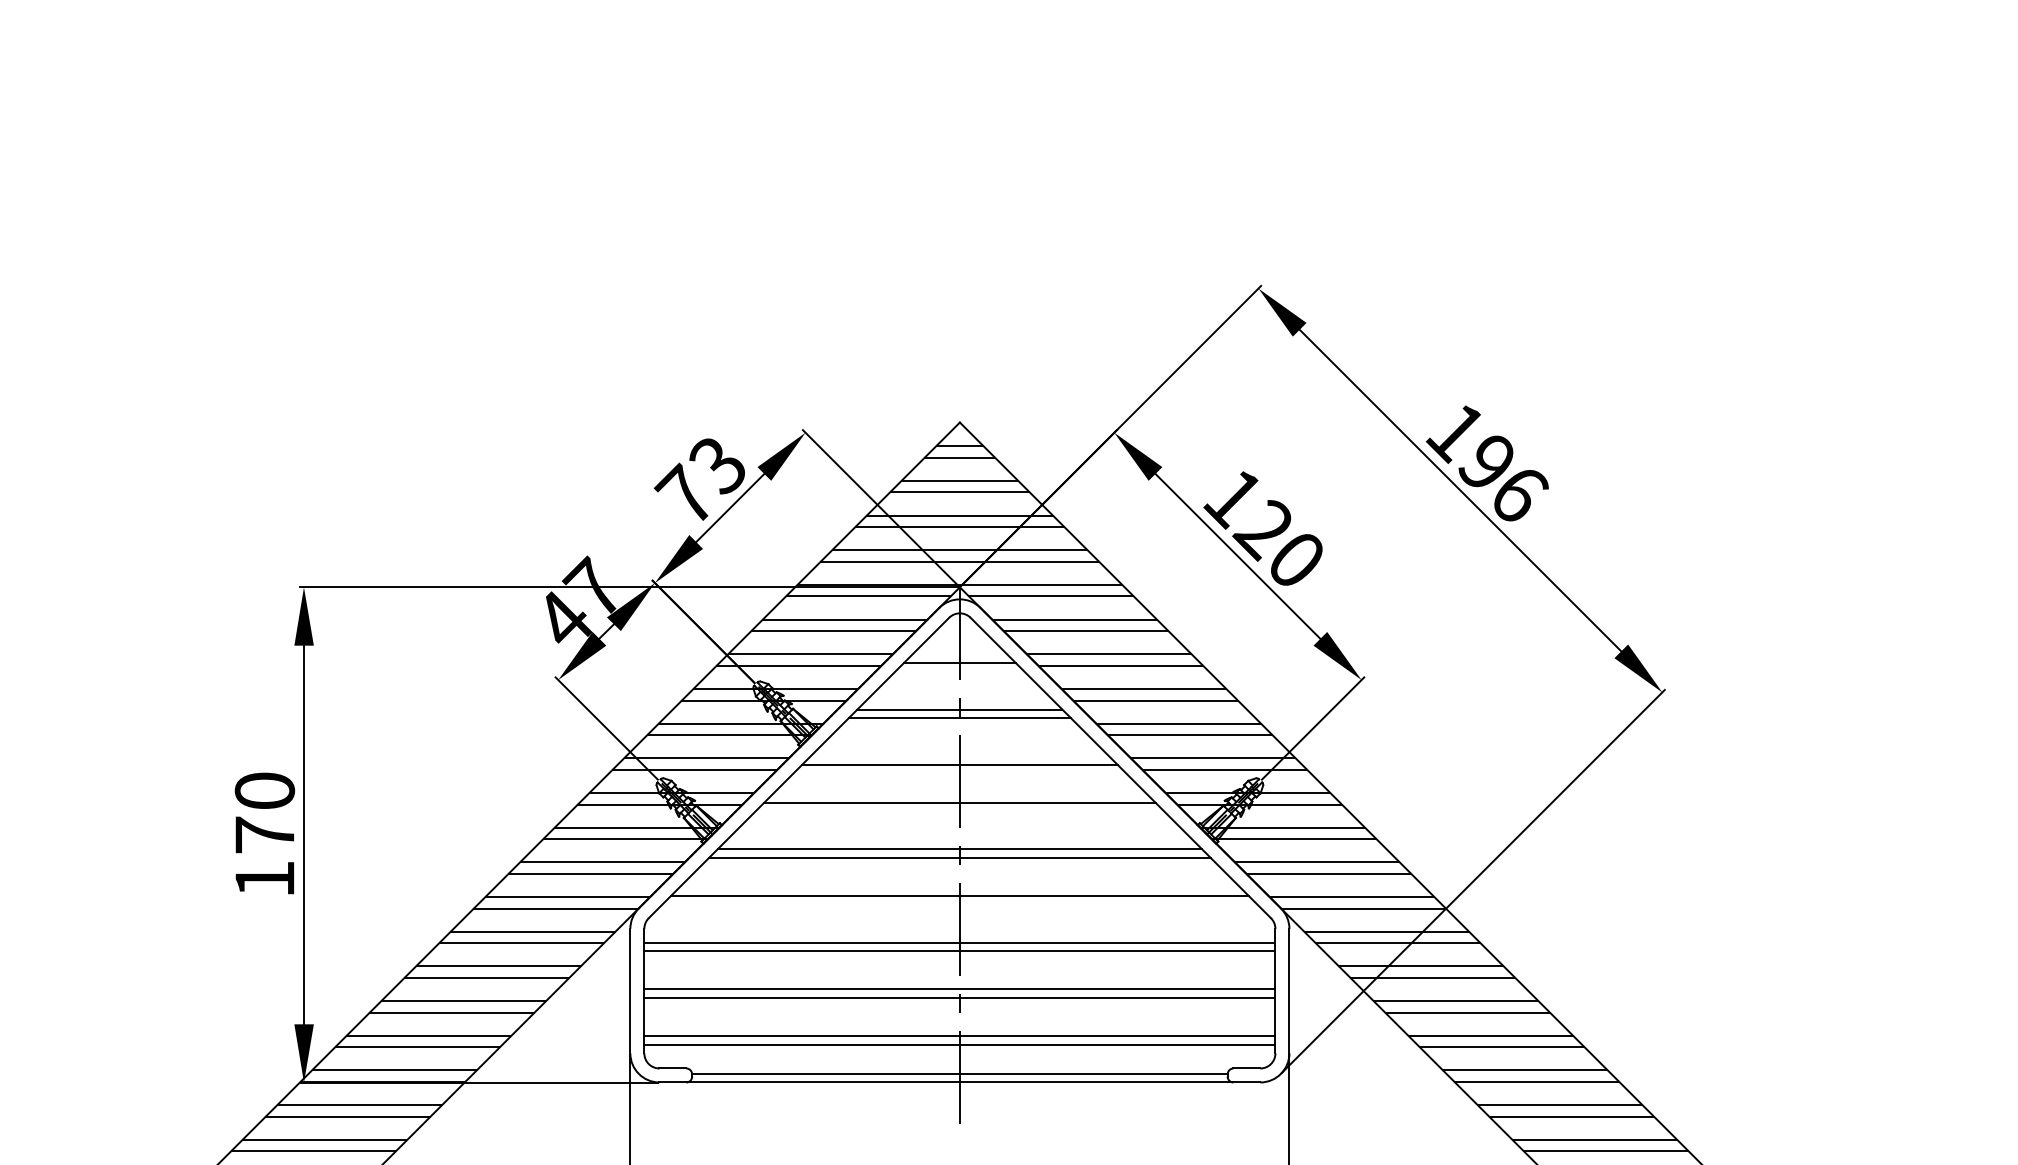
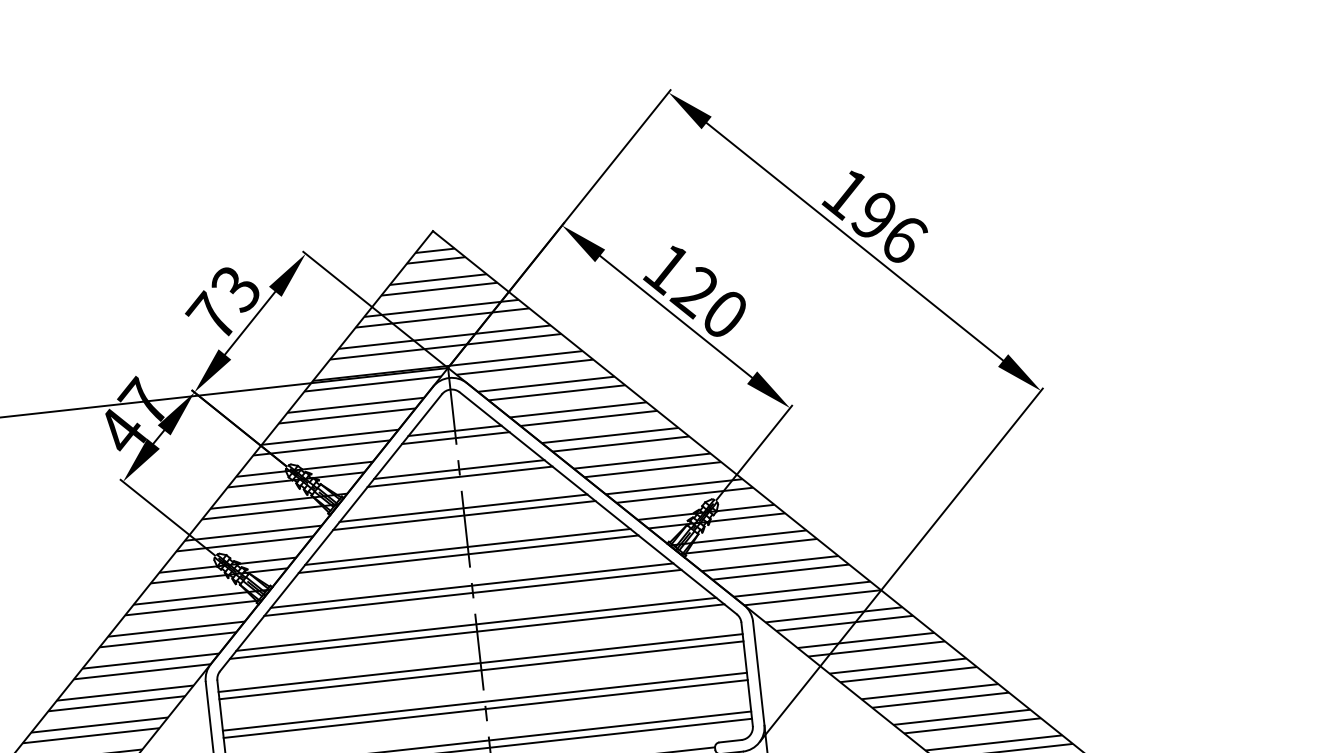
line: (959, 671) -> (455, 437), added
line: (959, 756) -> (463, 508), added
line: (959, 811) -> (468, 554), added
line: (959, 904) -> (476, 631), added

